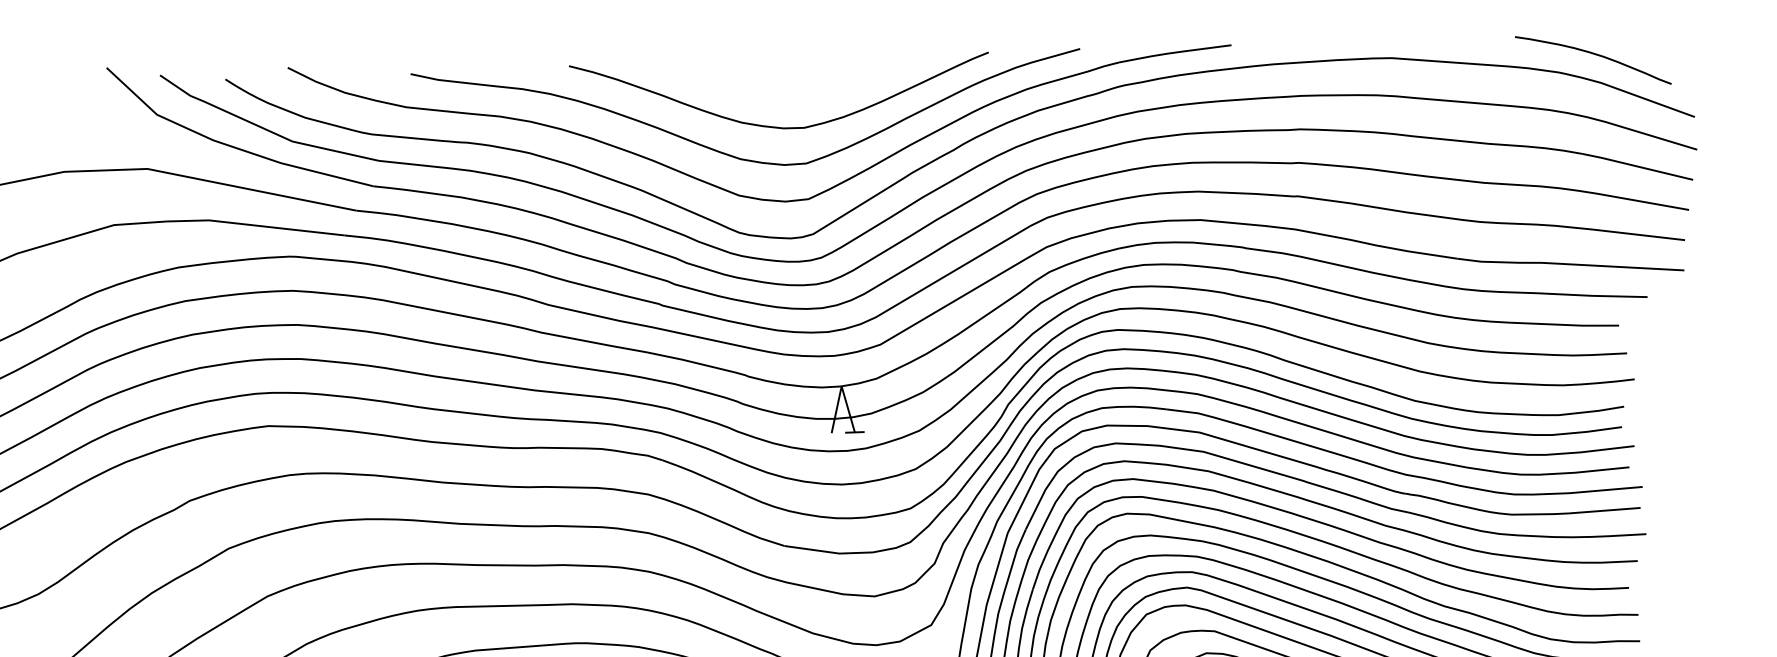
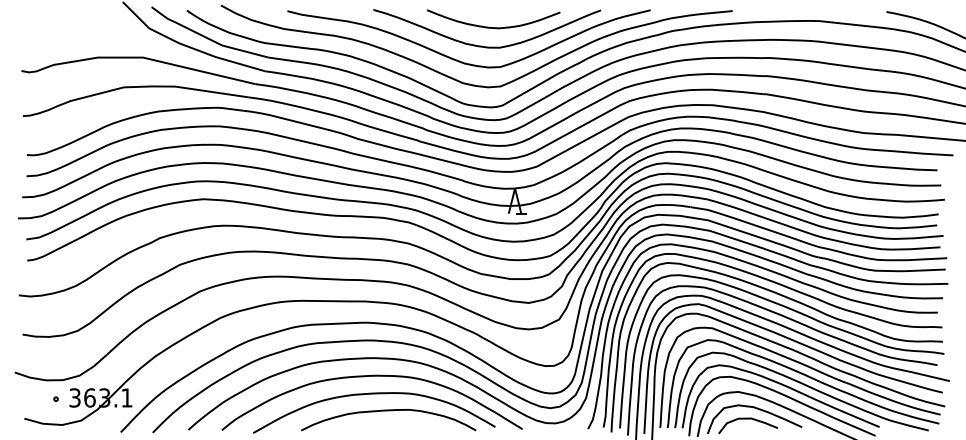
curve: (791, 90) -> (493, 27), added

